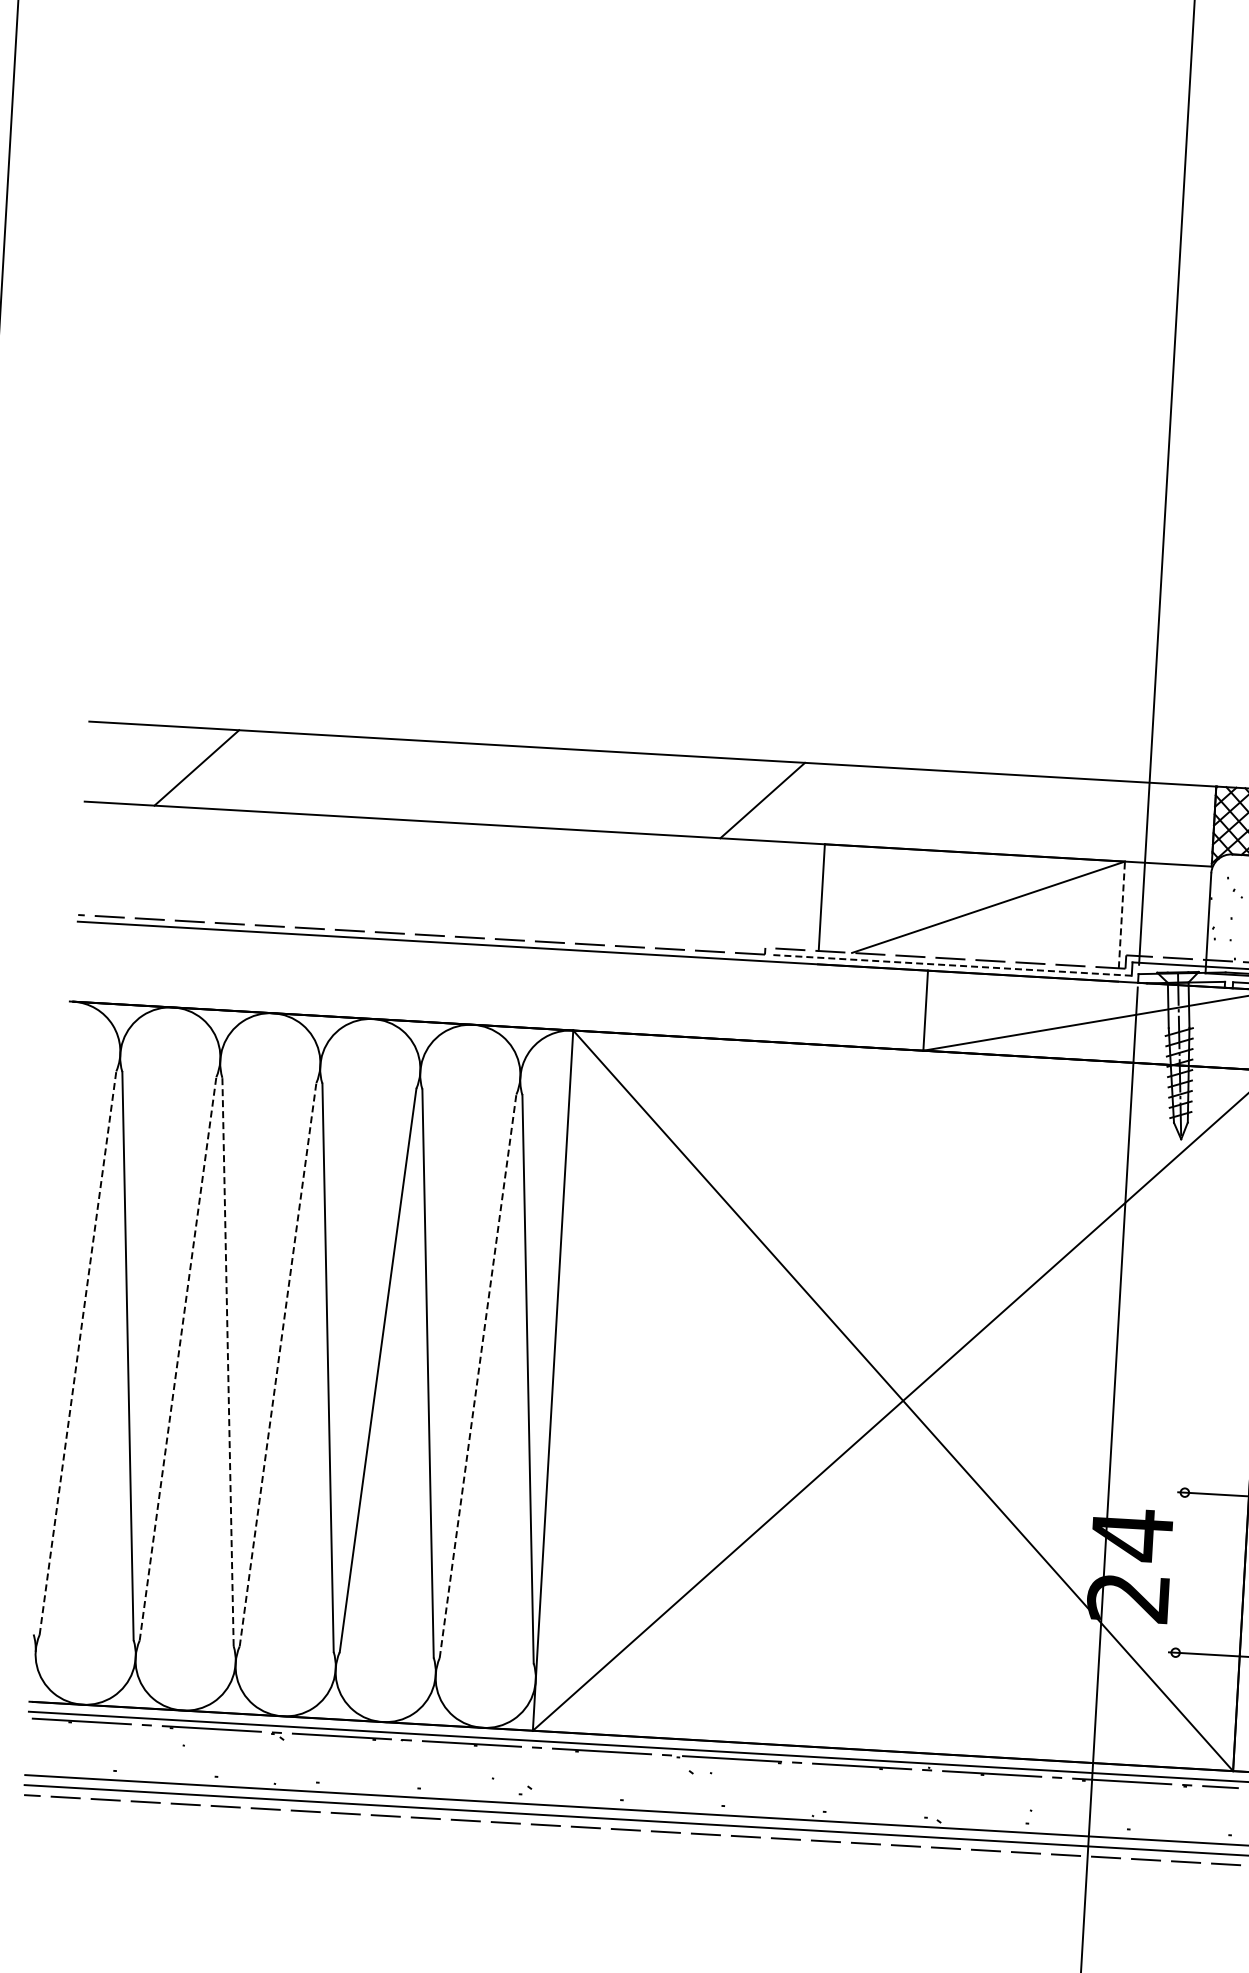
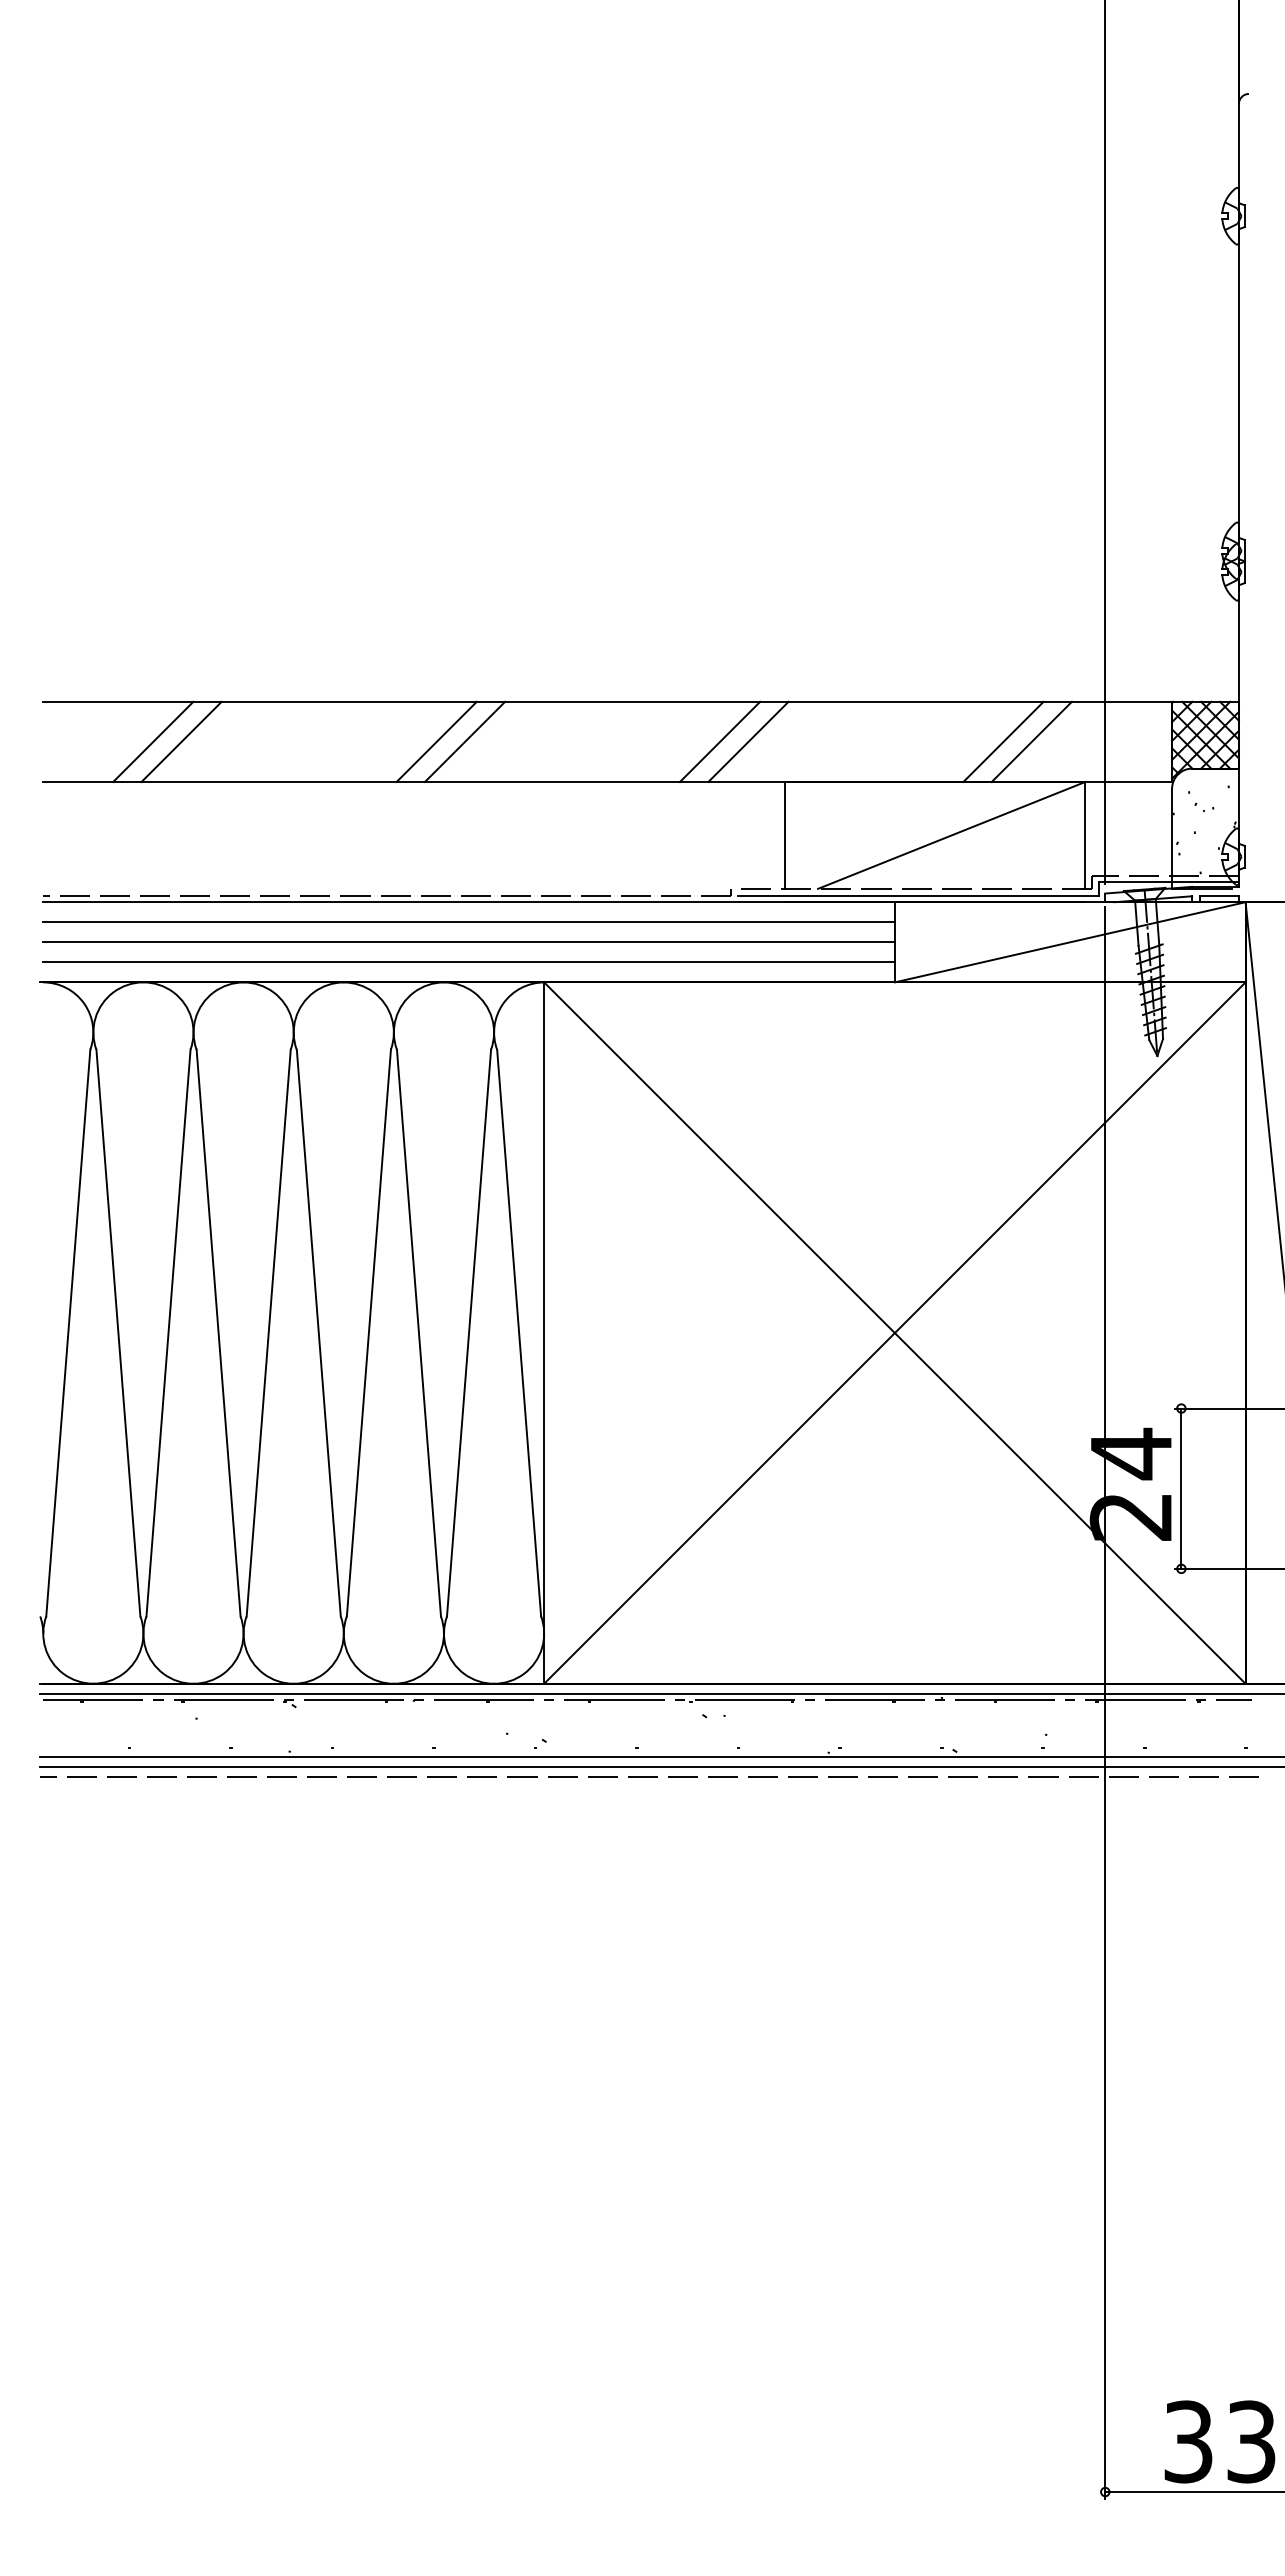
line: (225, 769) -> (181, 741), added
line: (479, 783) -> (436, 741), added
line: (507, 785) -> (464, 741), added
line: (791, 801) -> (748, 741), added
line: (1045, 816) -> (1003, 741), added
line: (1073, 818) -> (1031, 741), added
line: (1122, 914) -> (1085, 834), dashed -> solid
line: (950, 965) -> (917, 895), dashed -> solid
line: (501, 966) -> (468, 922), added
line: (499, 986) -> (468, 942), added
line: (498, 1006) -> (468, 962), added
line: (78, 1352) -> (68, 1332), dashed -> solid
line: (178, 1358) -> (168, 1332), dashed -> solid
line: (227, 1361) -> (218, 1332), dashed -> solid
line: (277, 1364) -> (268, 1332), dashed -> solid
line: (478, 1375) -> (469, 1332), dashed -> solid
line: (1180, 1572) -> (1181, 1488), added

